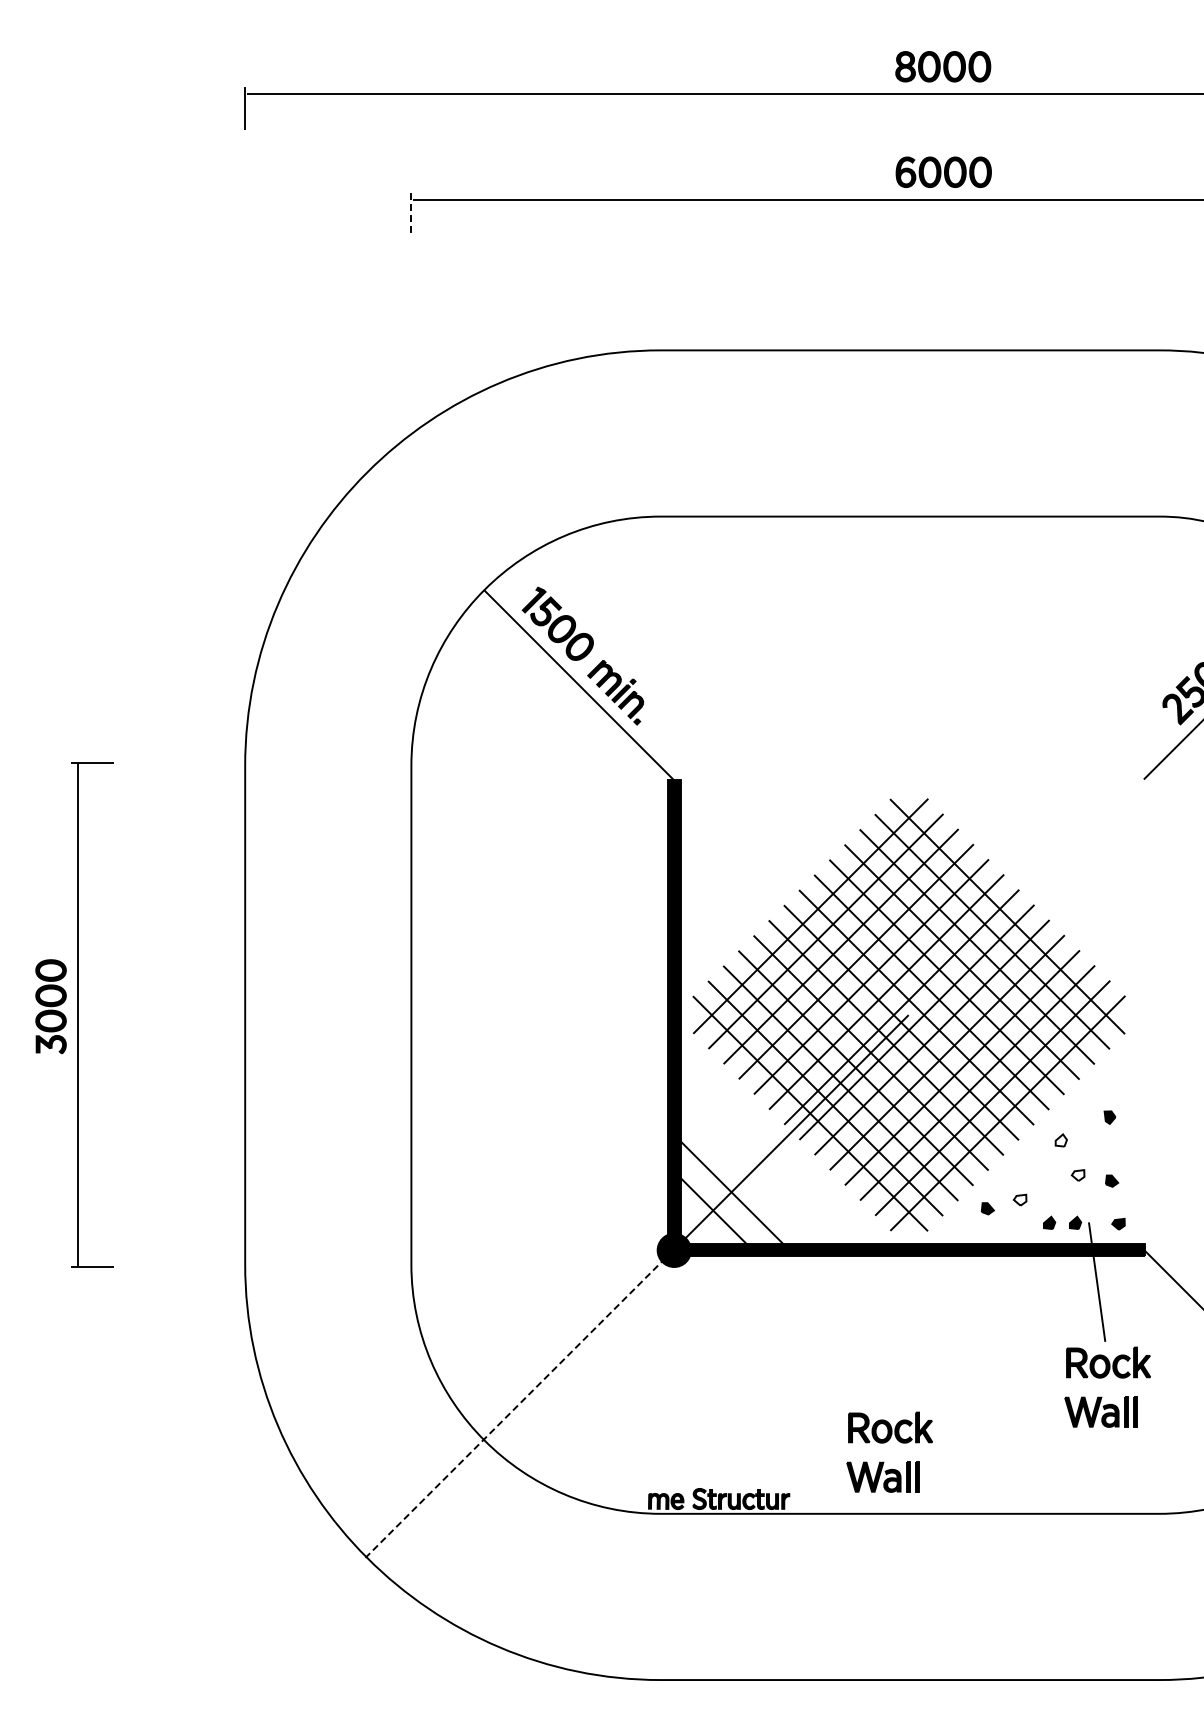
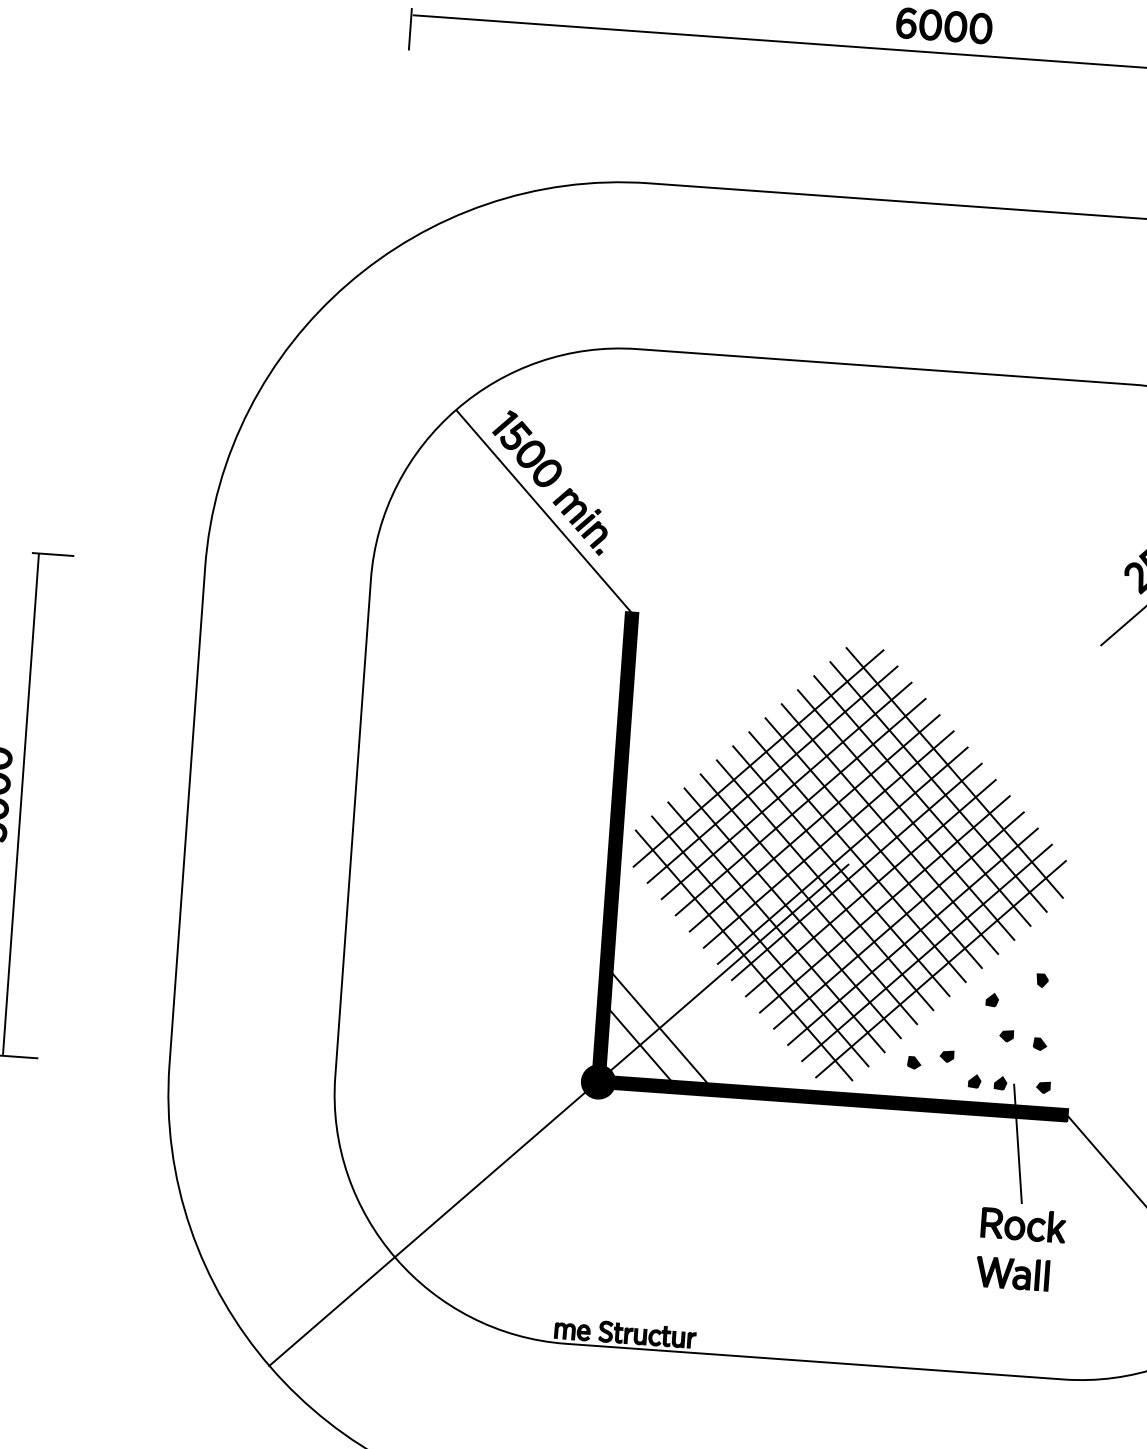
line: (411, 214) -> (410, 29), dashed -> solid
fill: (1060, 1140) -> (991, 1000), added
fill: (1077, 1175) -> (1006, 1036), added
fill: (1019, 1199) -> (946, 1055), added
line: (519, 1403) -> (433, 1223), dashed -> solid
part: (884, 1443) -> (794, 1289), removed

